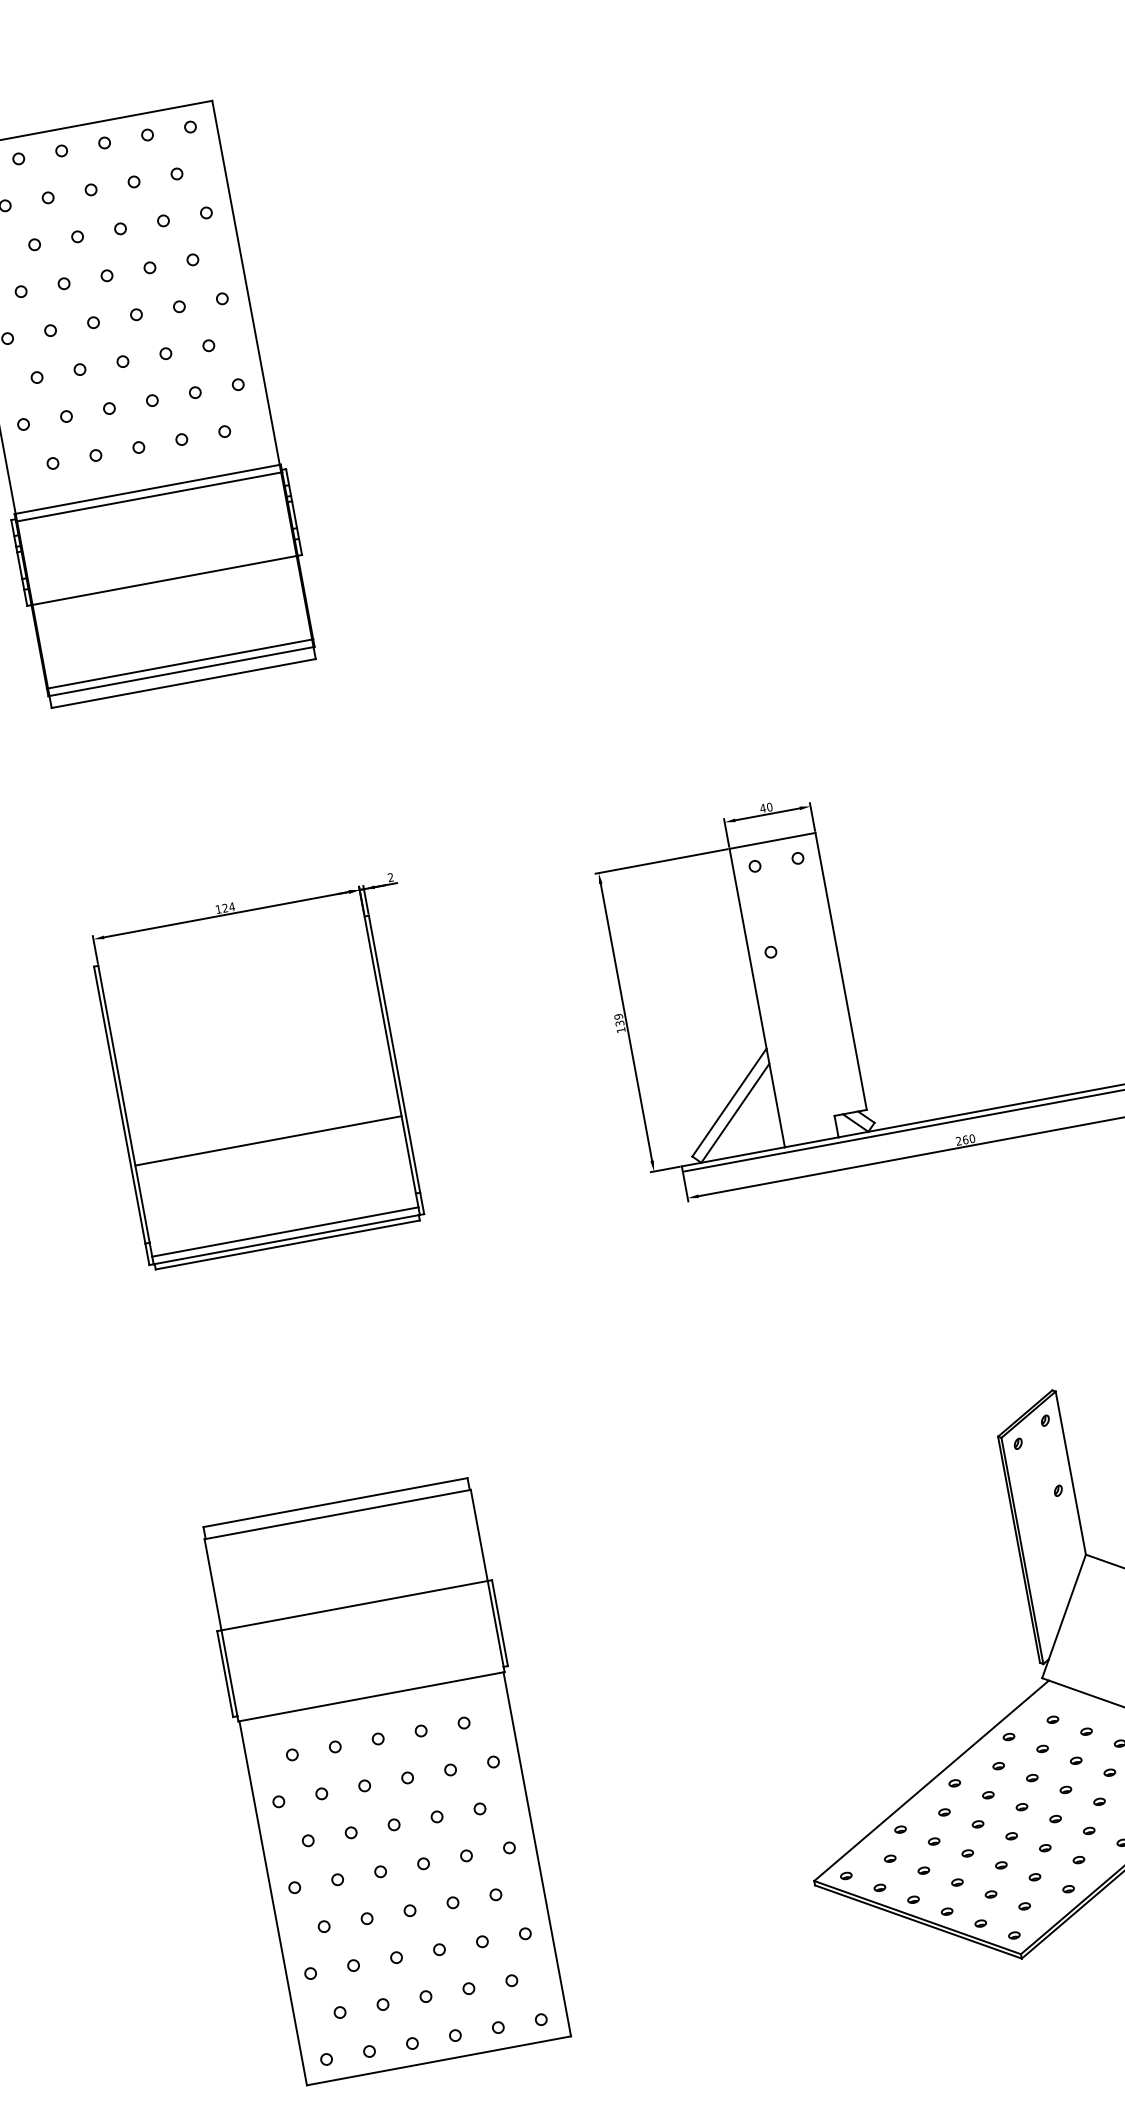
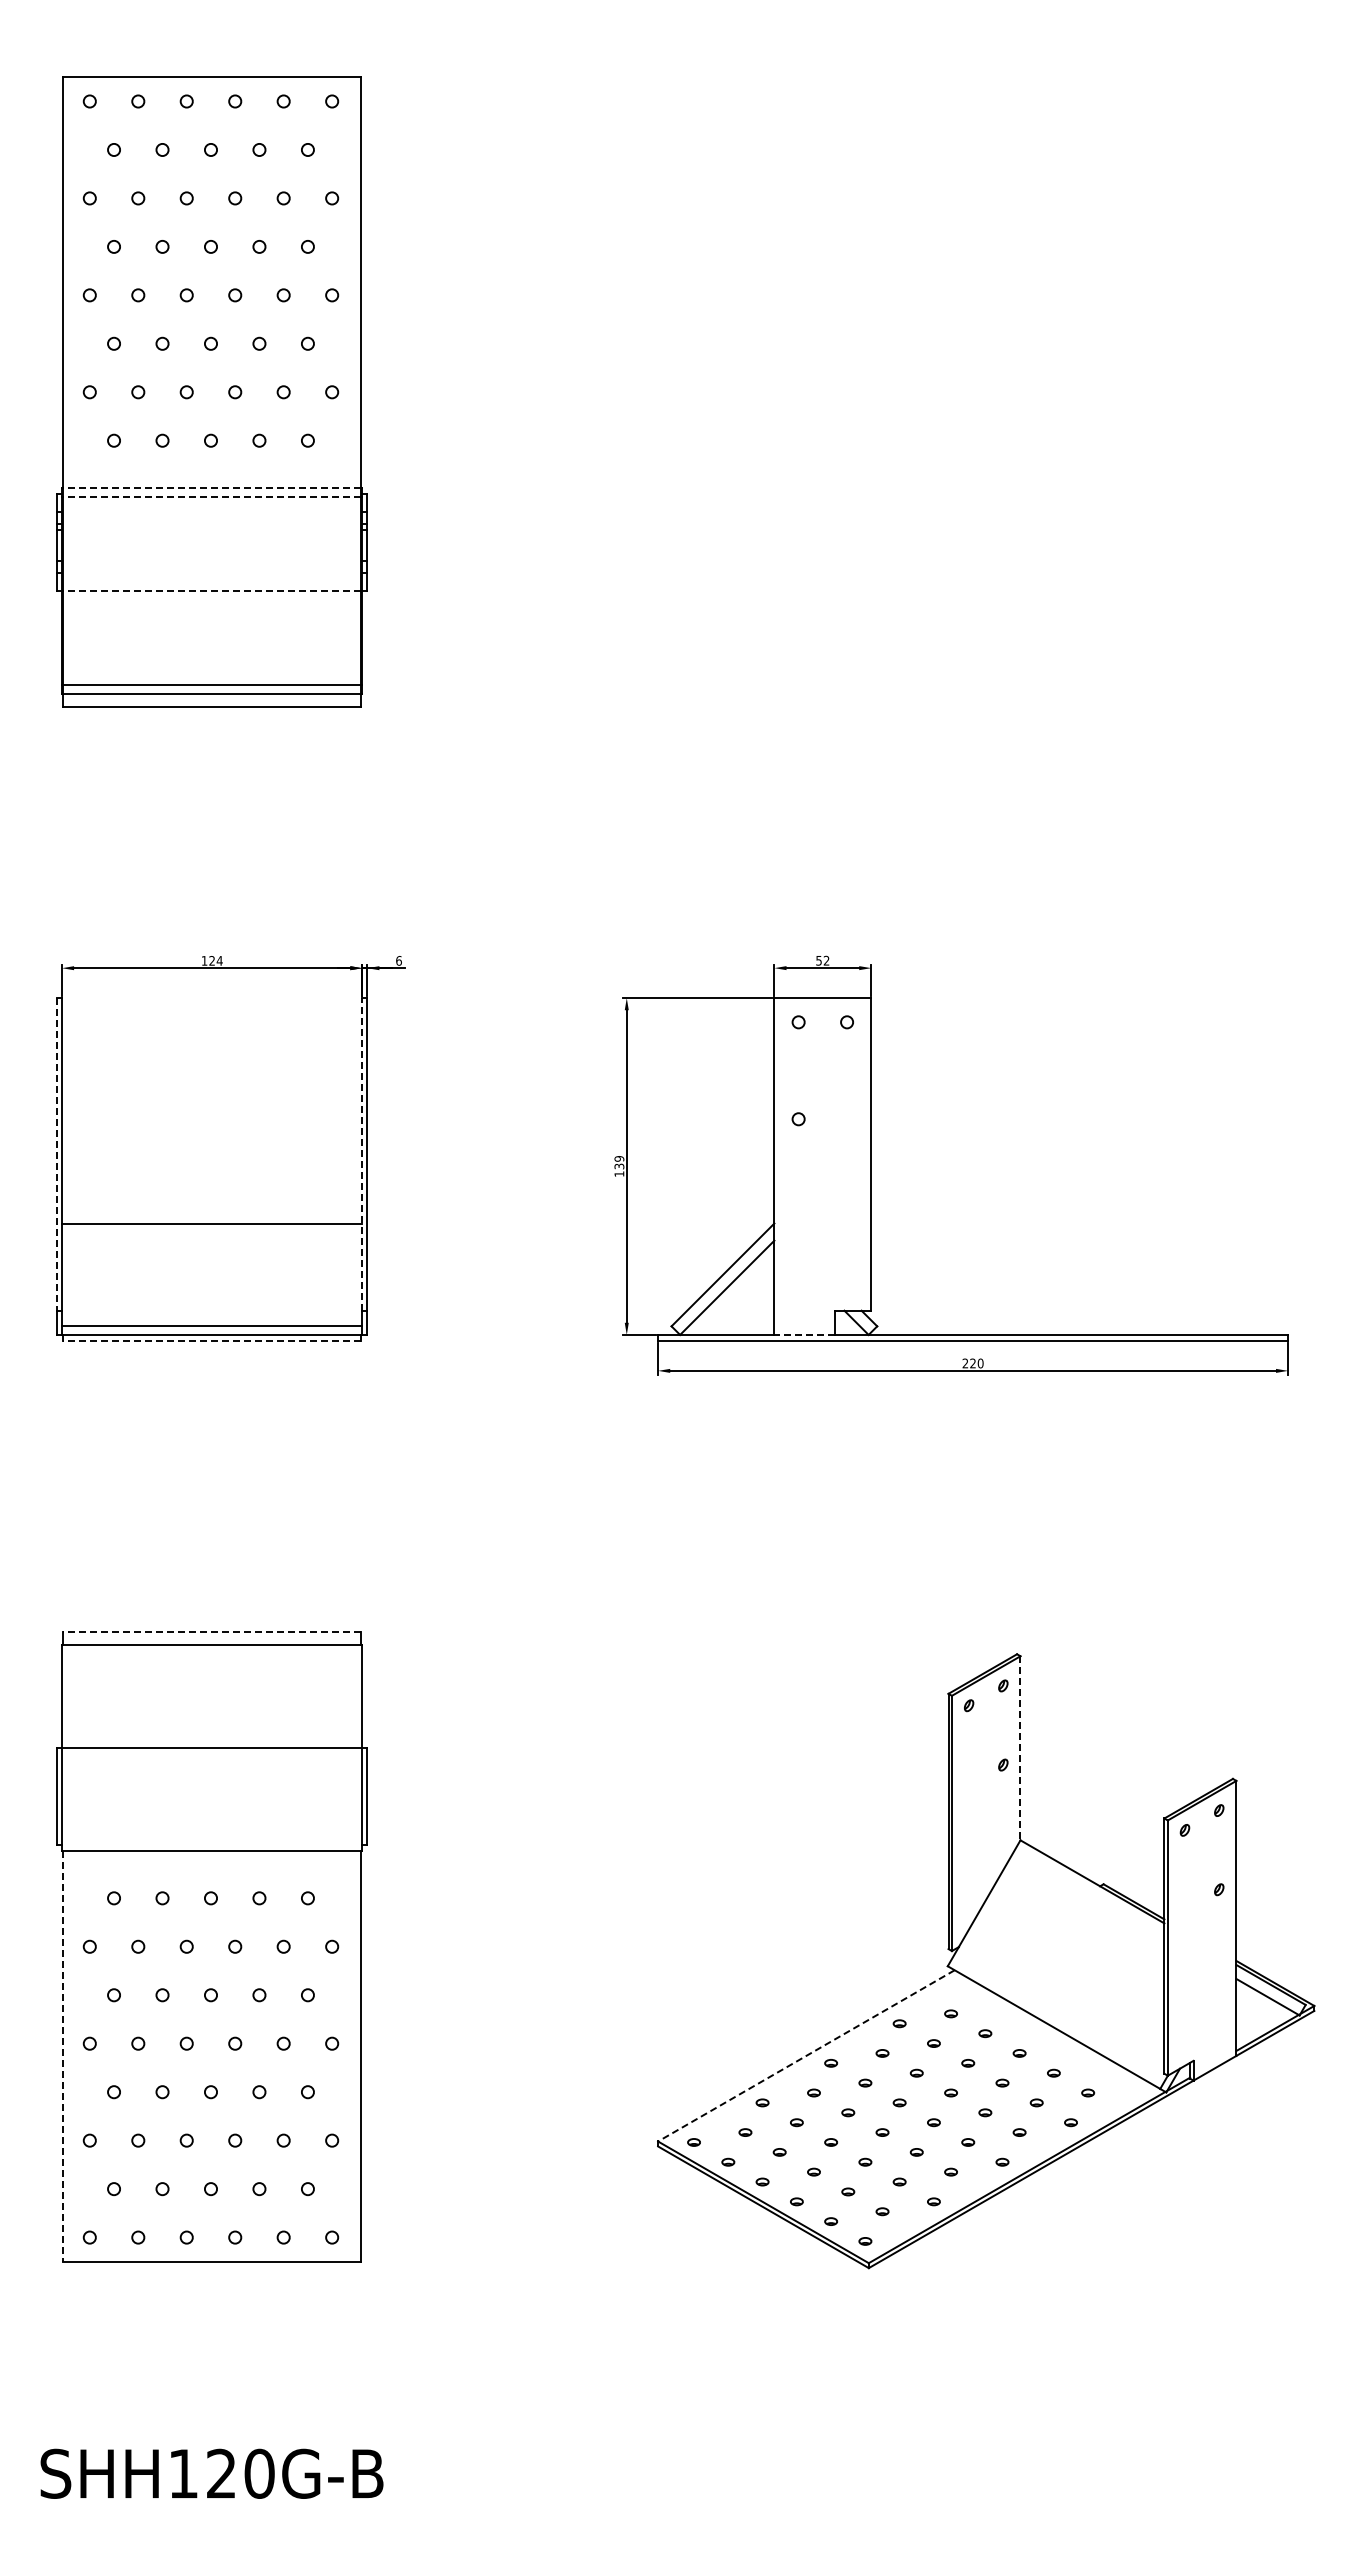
line: (147, 489) -> (211, 488), solid -> dashed
line: (148, 496) -> (211, 496), solid -> dashed
line: (164, 581) -> (211, 591), solid -> dashed
text: (766, 807) -> (822, 960), 40 -> 52
text: (390, 877) -> (398, 960), 2 -> 6
line: (390, 1054) -> (362, 1153), solid -> dashed
line: (120, 1105) -> (57, 1154), solid -> dashed
text: (965, 1139) -> (973, 1363), 260 -> 220
line: (811, 1141) -> (804, 1334), solid -> dashed
line: (287, 1244) -> (211, 1340), solid -> dashed
line: (1070, 1473) -> (1020, 1748), solid -> dashed
line: (334, 1502) -> (211, 1631), solid -> dashed
line: (930, 1781) -> (805, 2056), solid -> dashed
line: (273, 1903) -> (63, 2056), solid -> dashed

